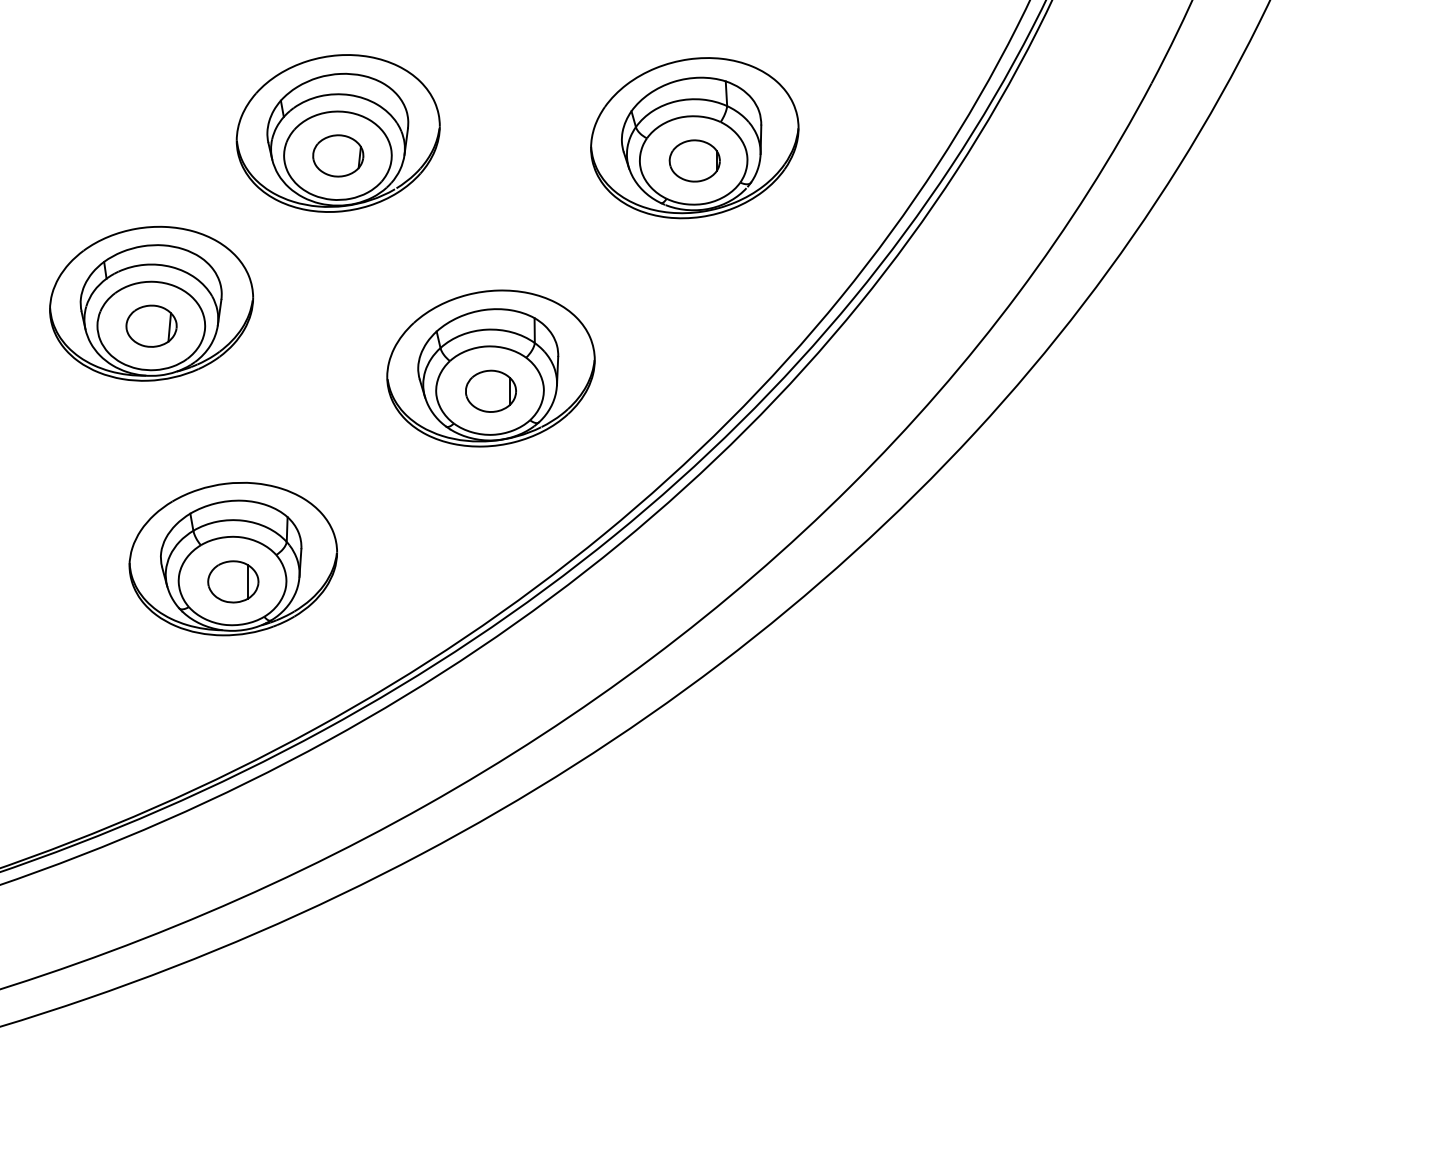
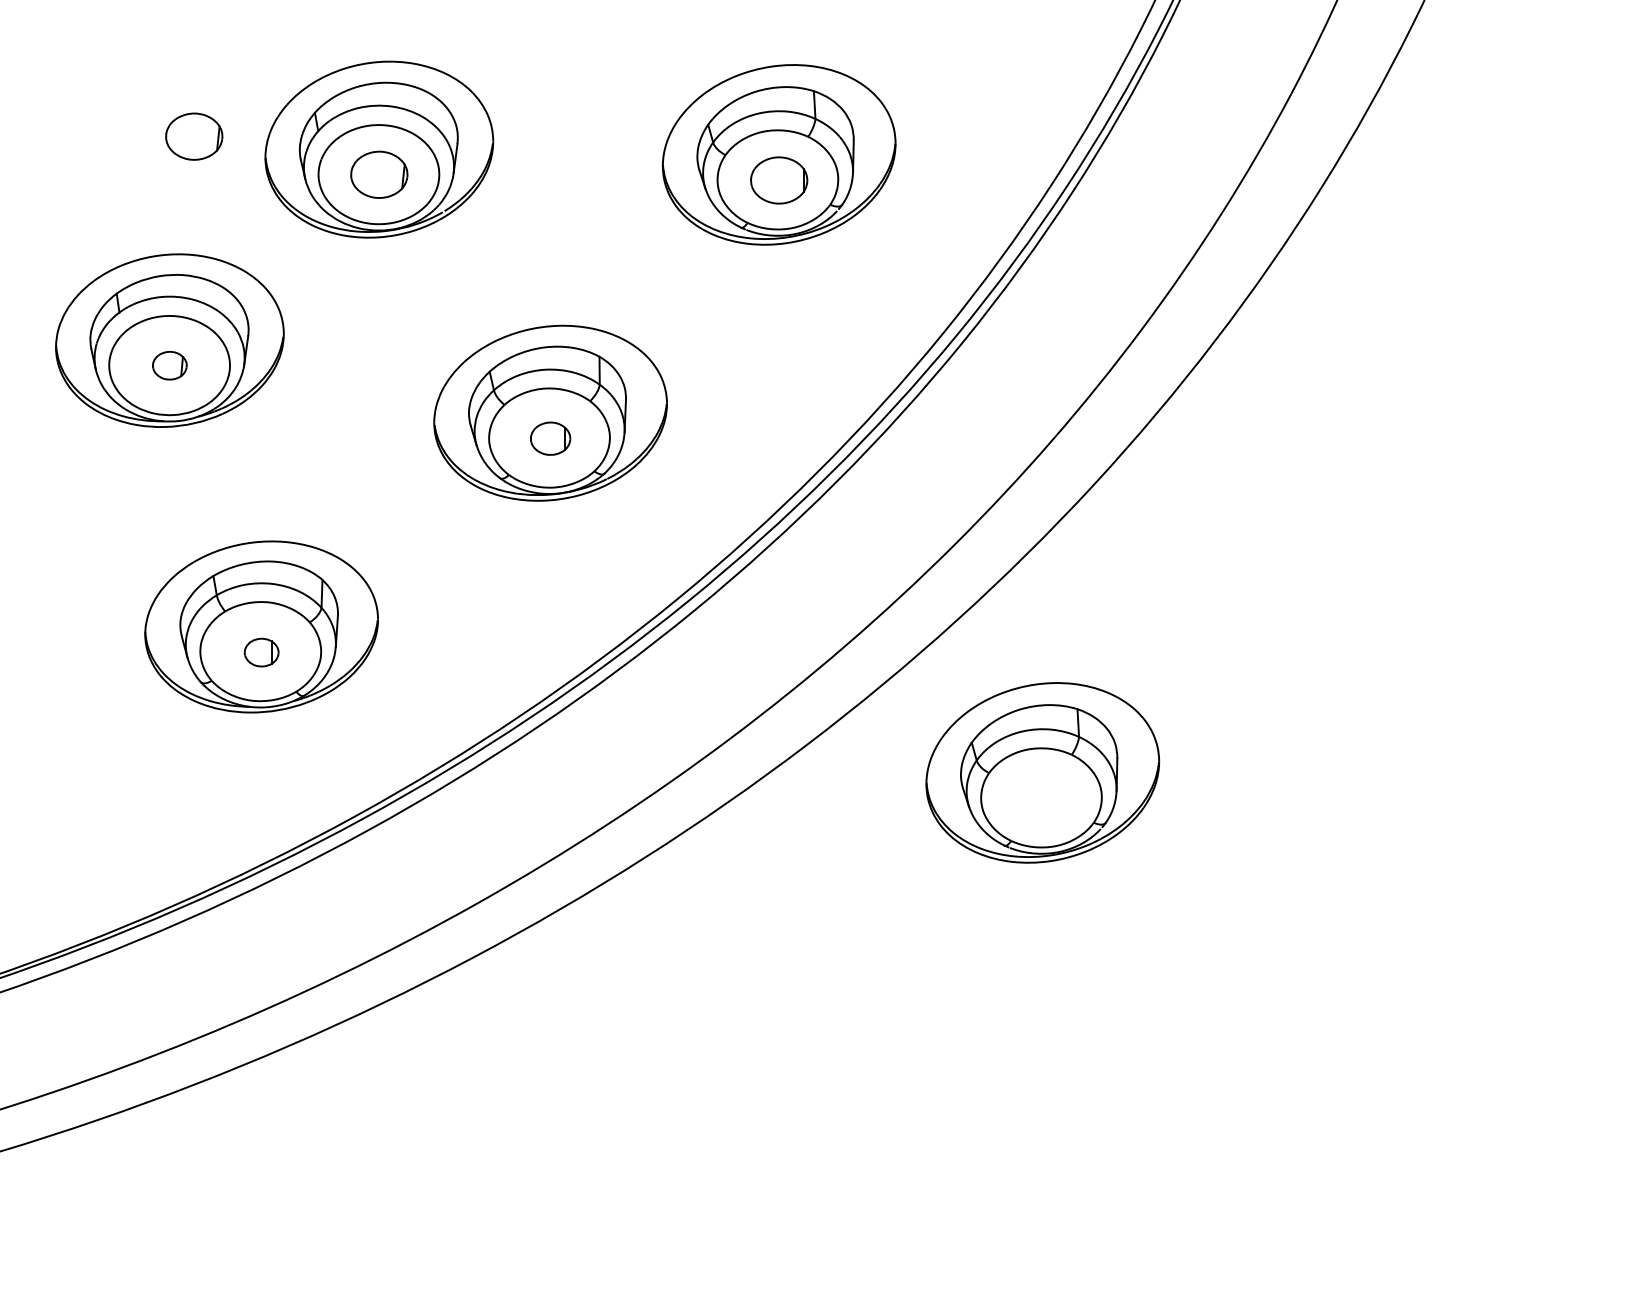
part: (173, 121) -> (194, 136), added
part: (151, 325) -> (169, 365), size x0.6
part: (490, 390) -> (550, 437), size x0.7
part: (233, 581) -> (261, 652), size x0.6
part: (929, 689) -> (1042, 773), added

